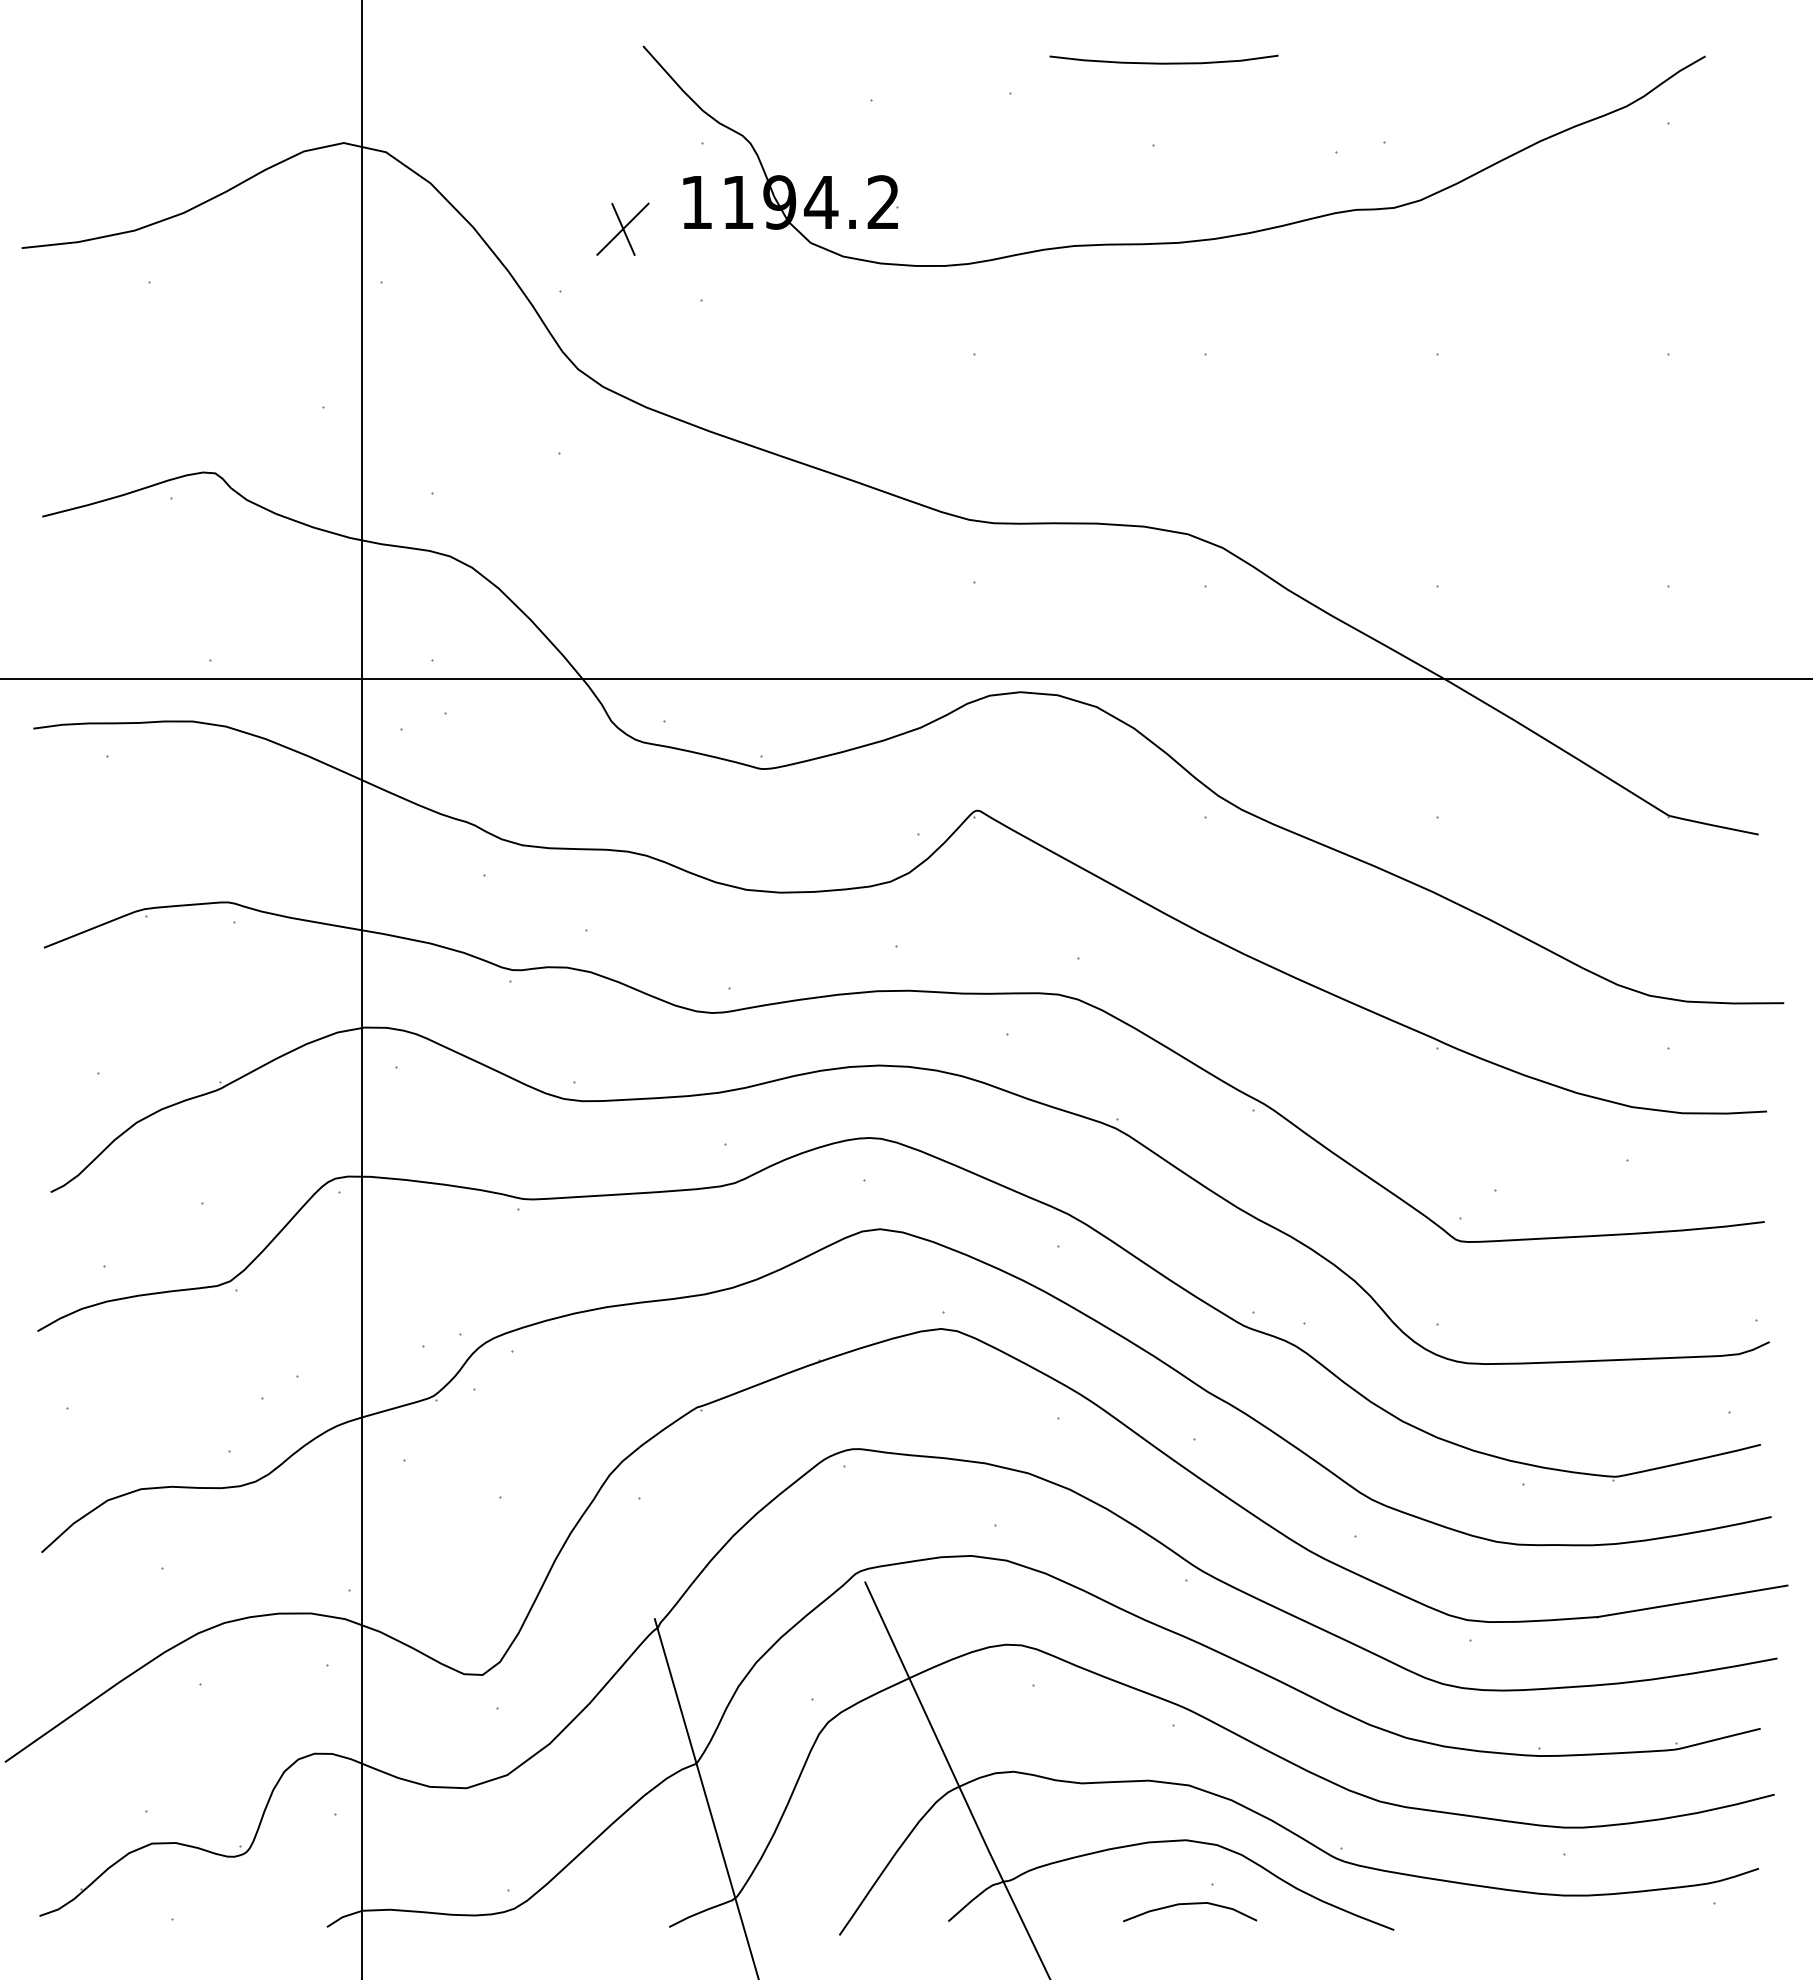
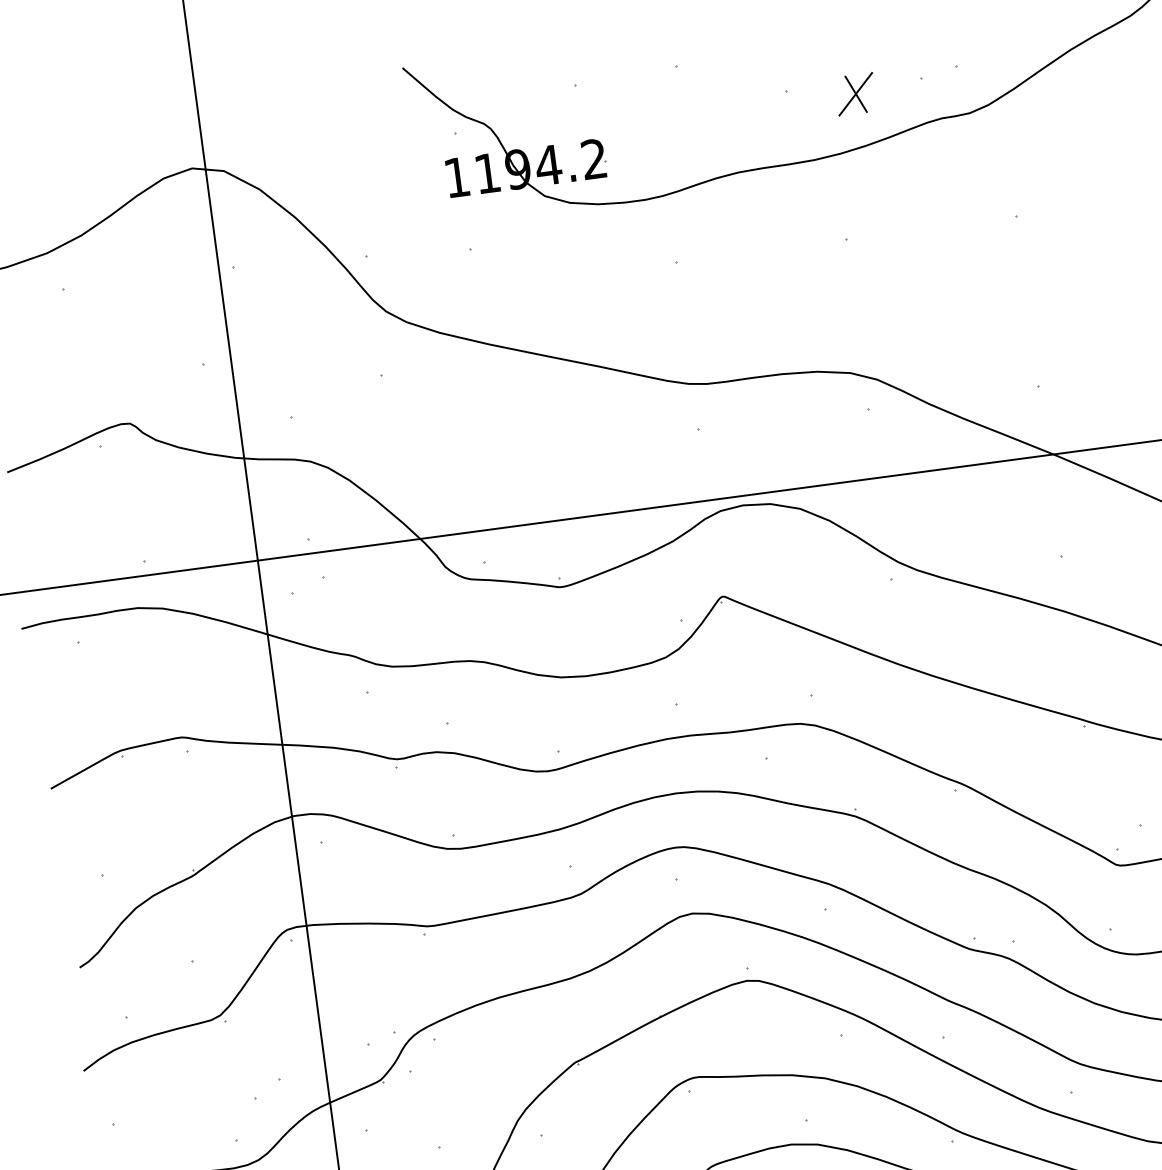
curve: (1163, 62) -> (786, 28), removed
part: (622, 228) -> (855, 93), moved

